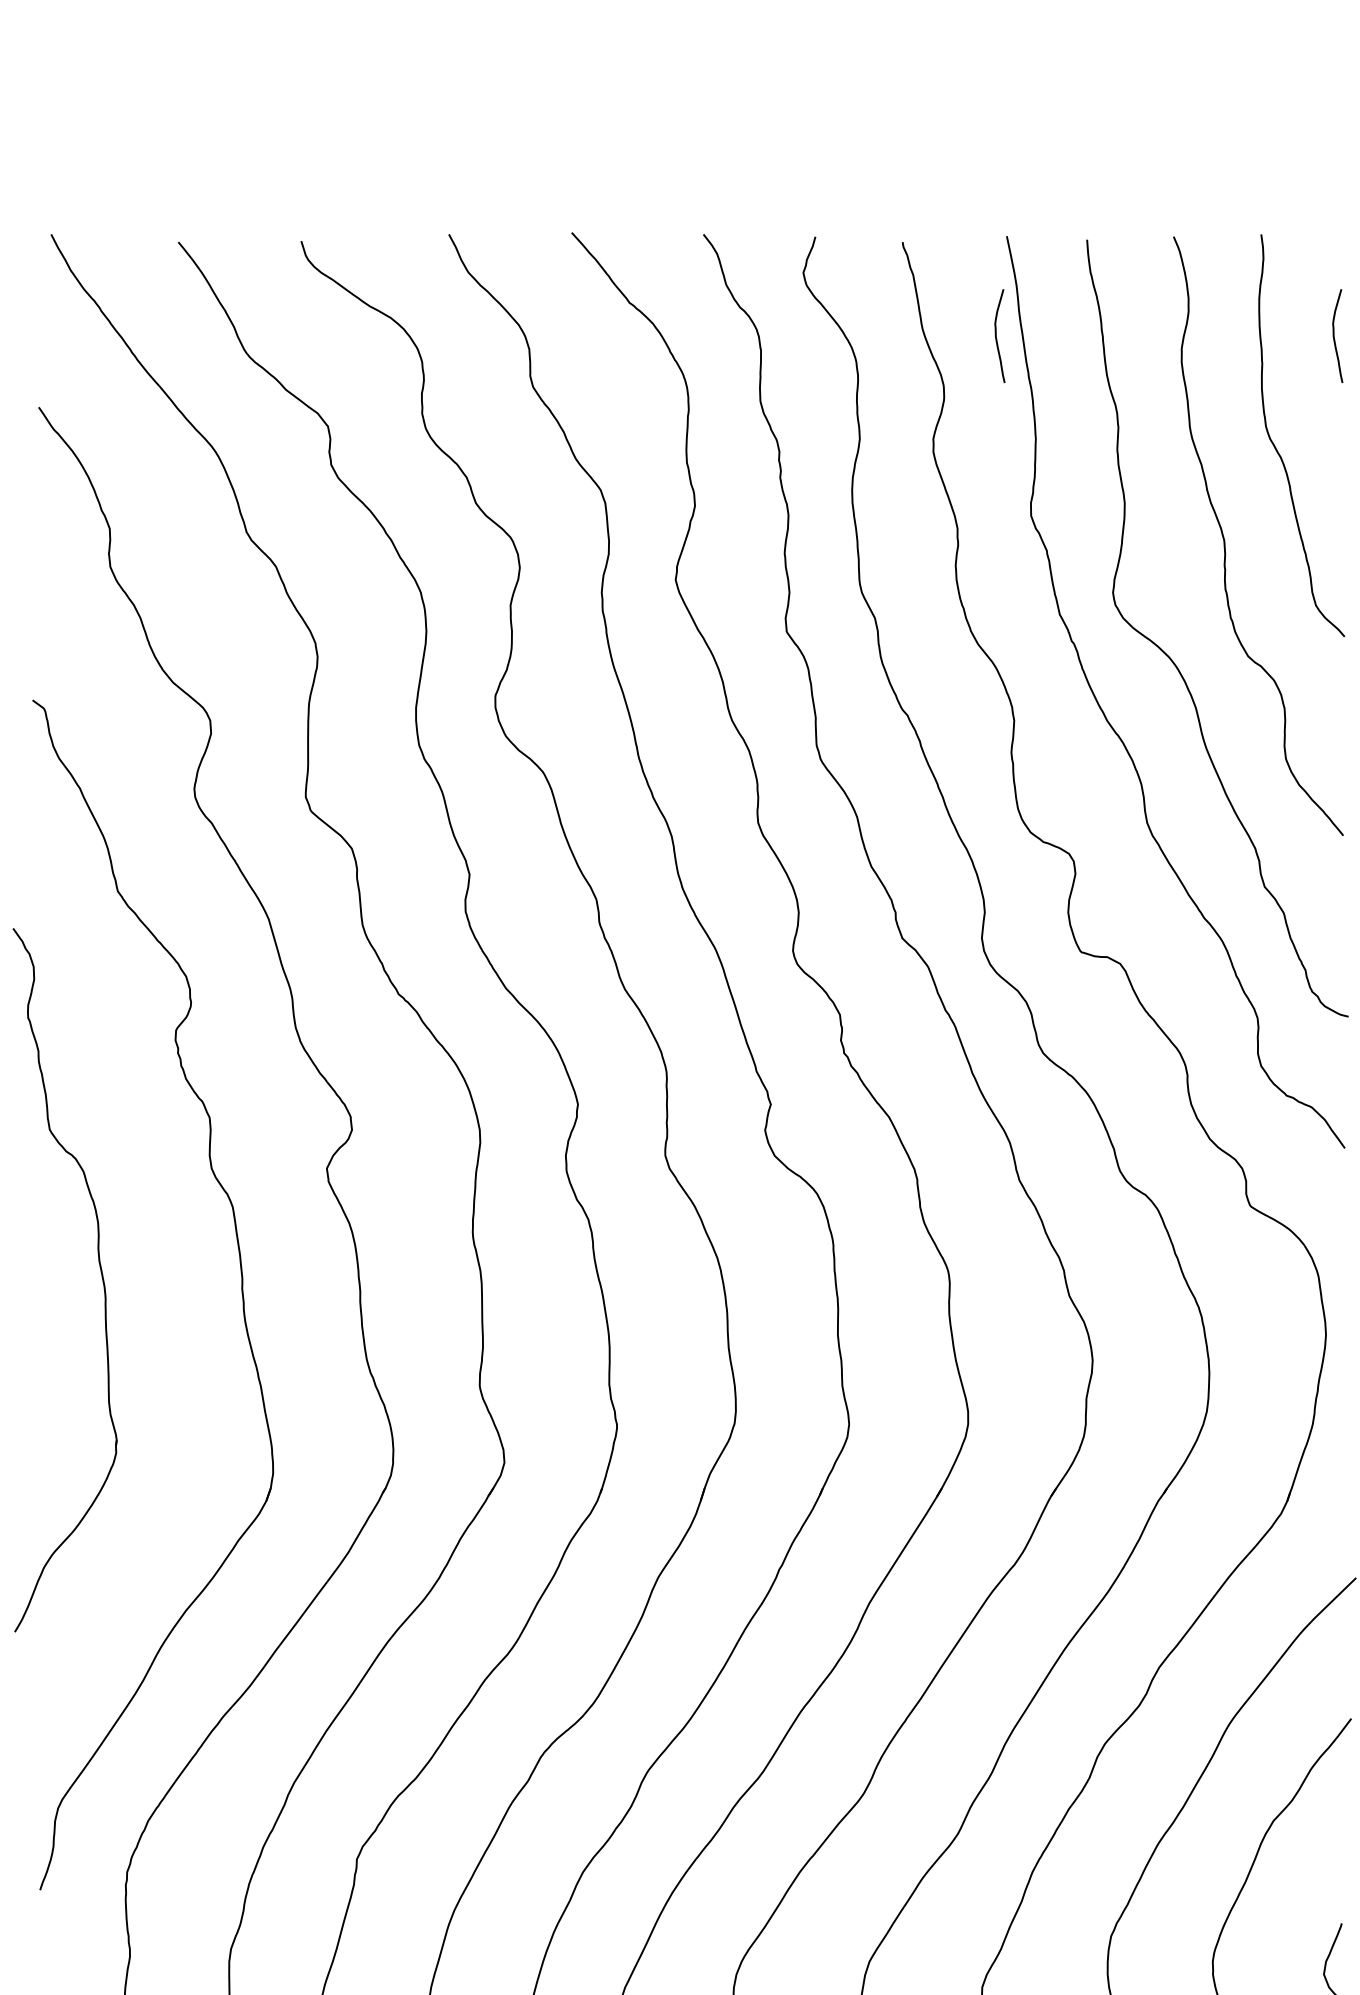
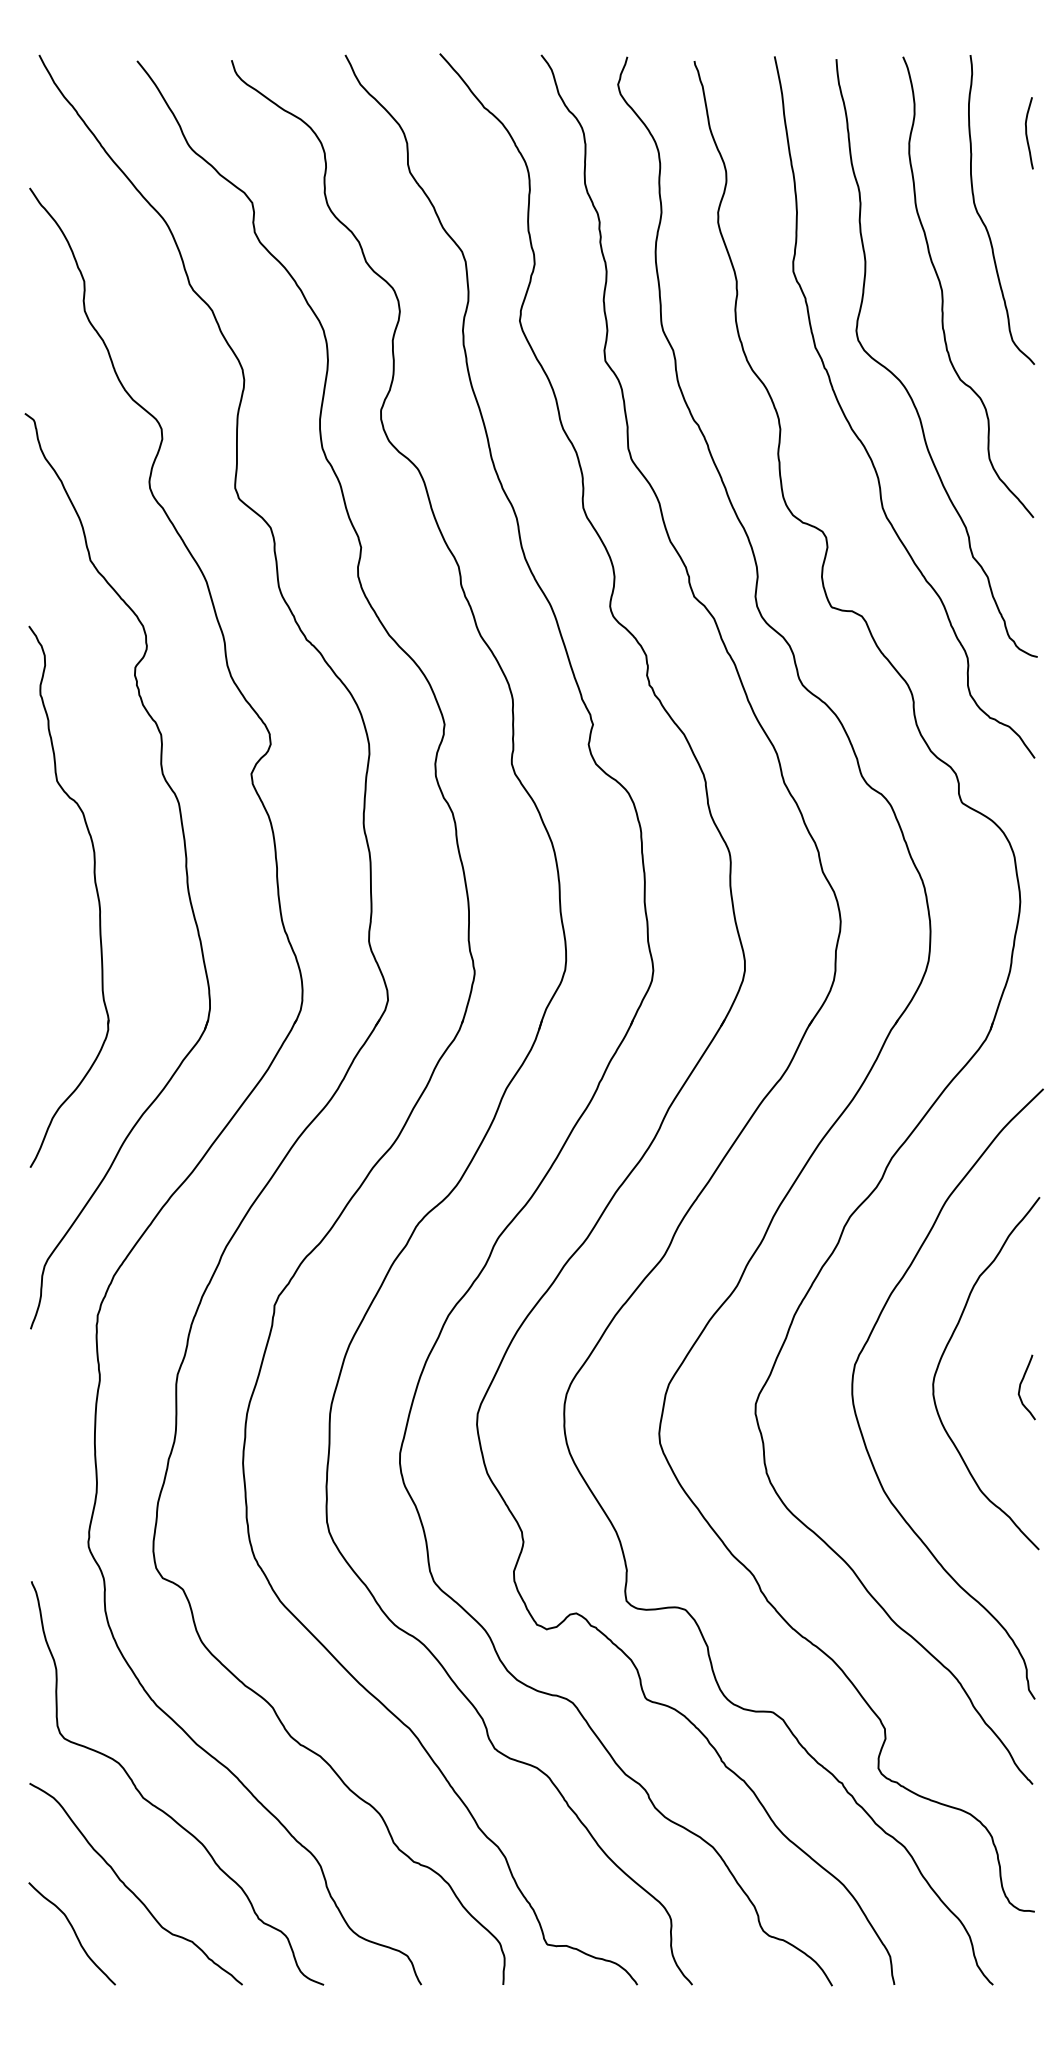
curve: (997, 336) -> (767, 133), removed
part: (99, 1269) -> (95, 888), moved

